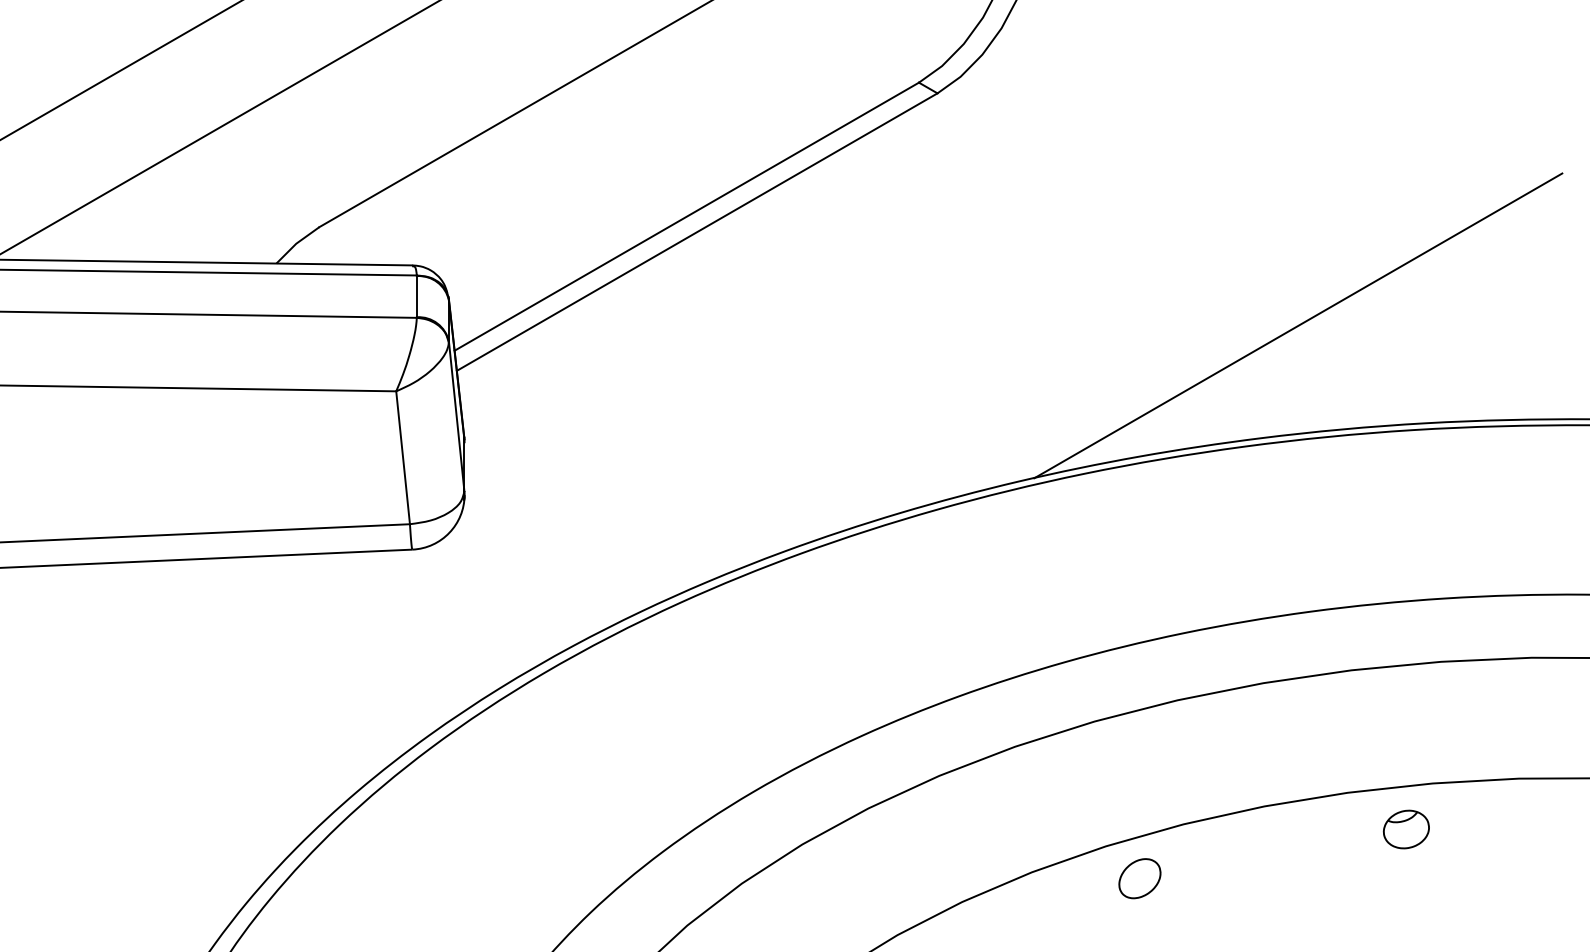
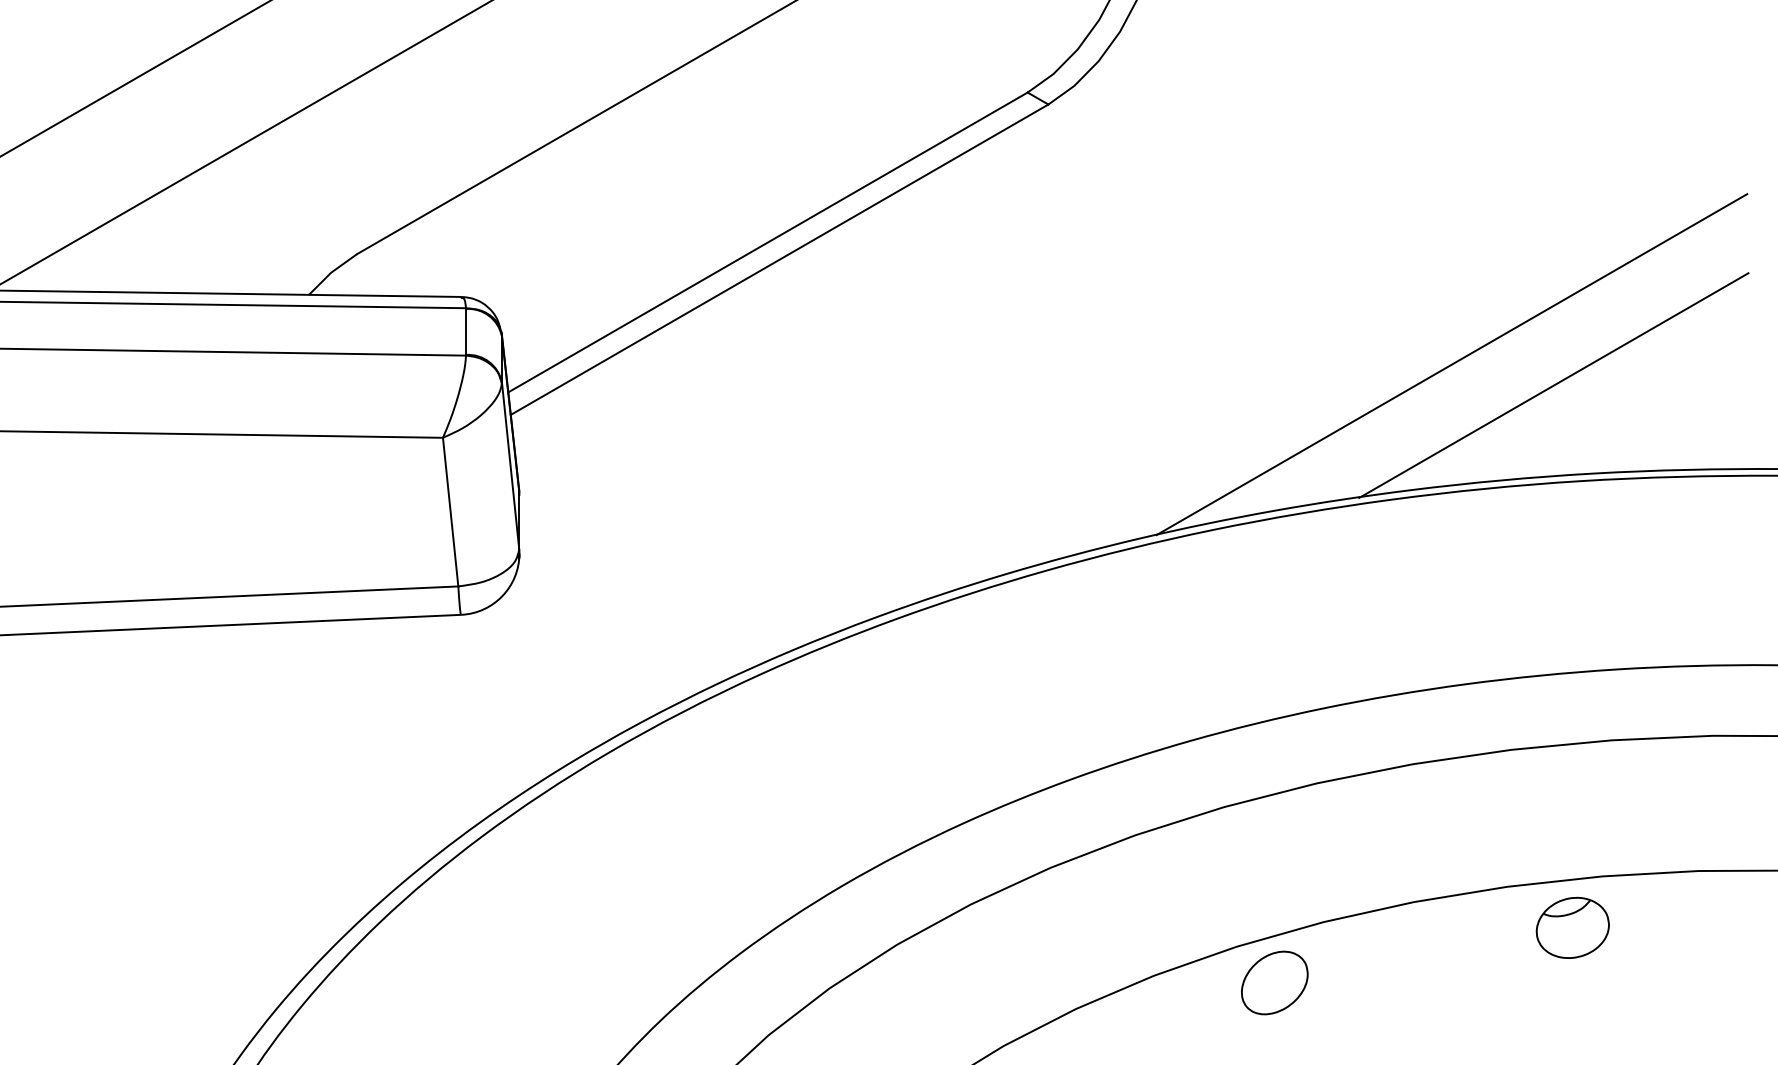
line: (1389, 344) -> (1553, 385), added
part: (1406, 829) -> (1572, 927), size x1.43
part: (1139, 878) -> (1274, 982), size x1.43

